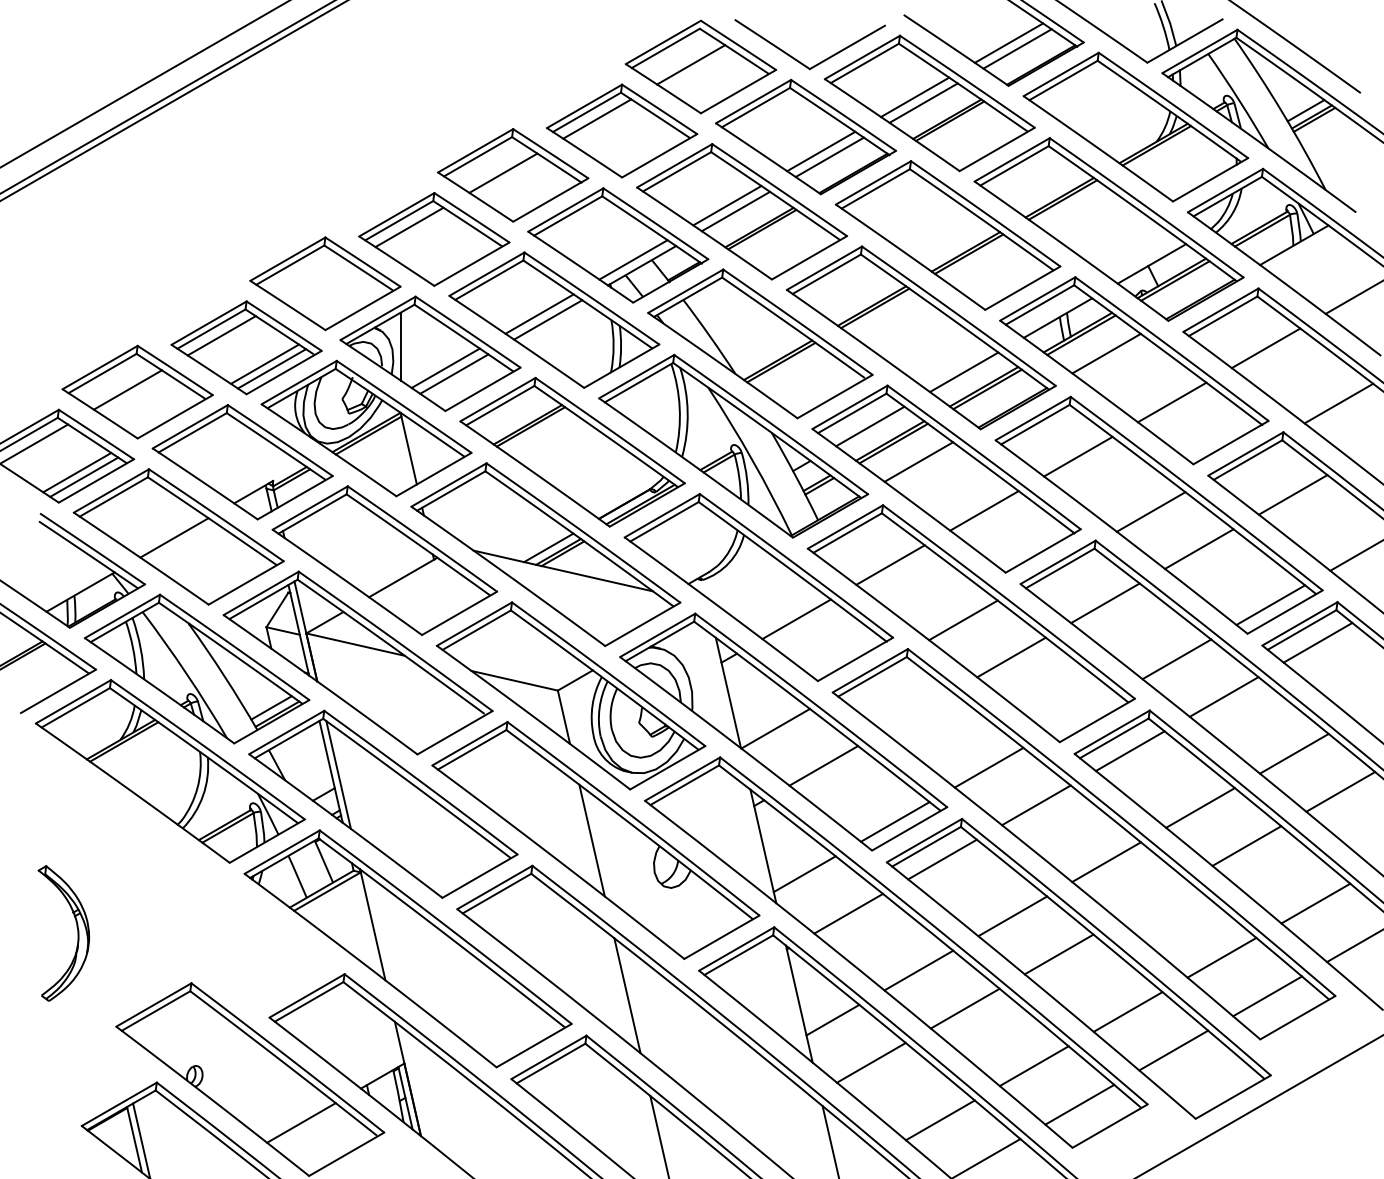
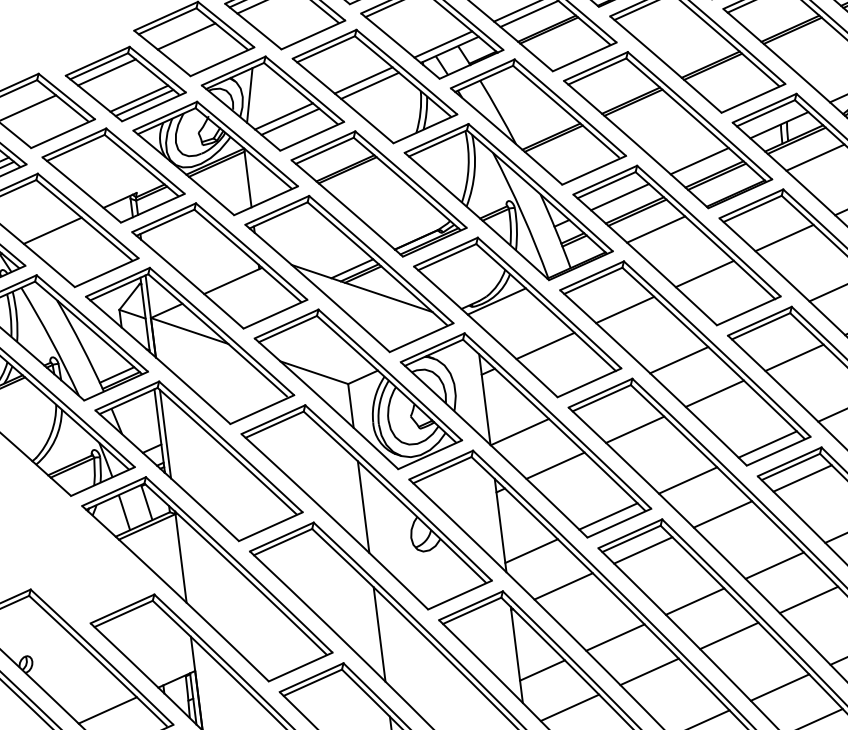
line: (315, 281) -> (186, 36), added
line: (730, 570) -> (496, 301), added
line: (917, 711) -> (635, 429), added
line: (1082, 713) -> (767, 444), added
line: (1152, 900) -> (808, 600), added

